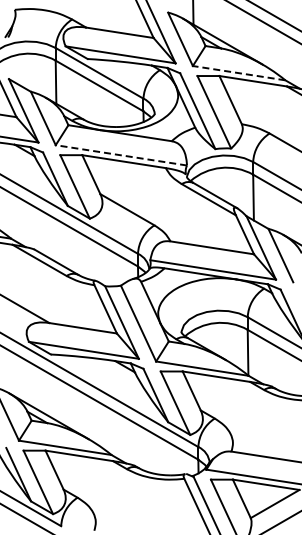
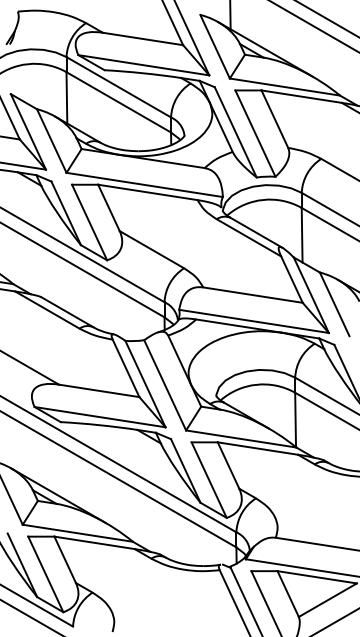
line: (239, 73) -> (285, 87), dashed -> solid
line: (120, 155) -> (143, 185), dashed -> solid

